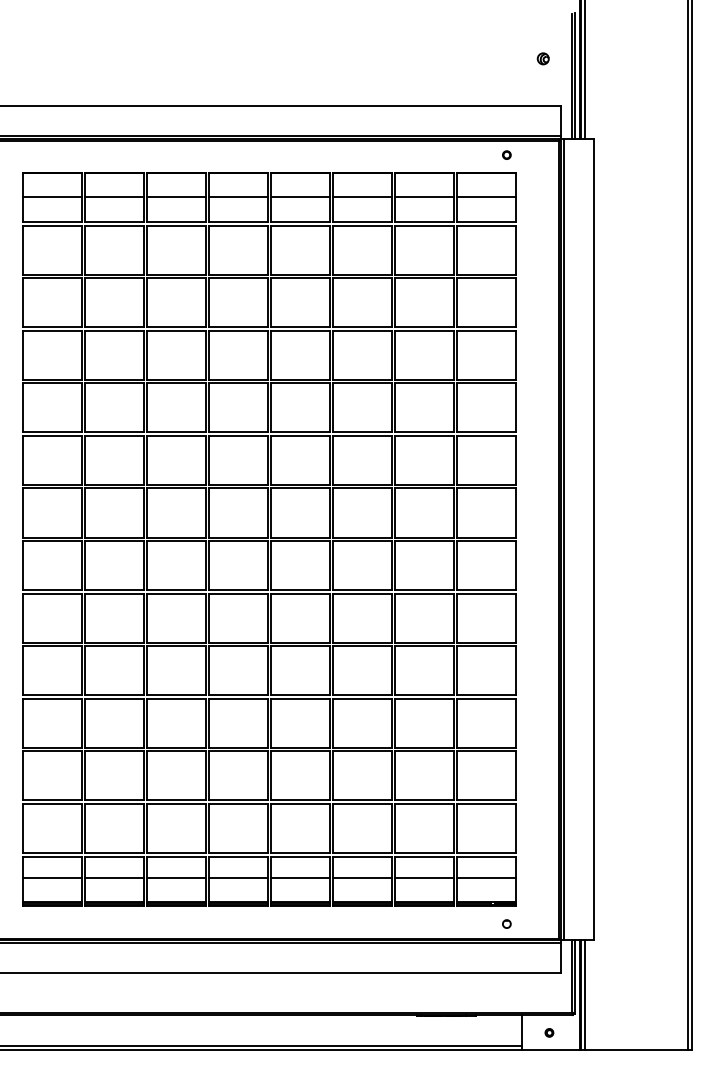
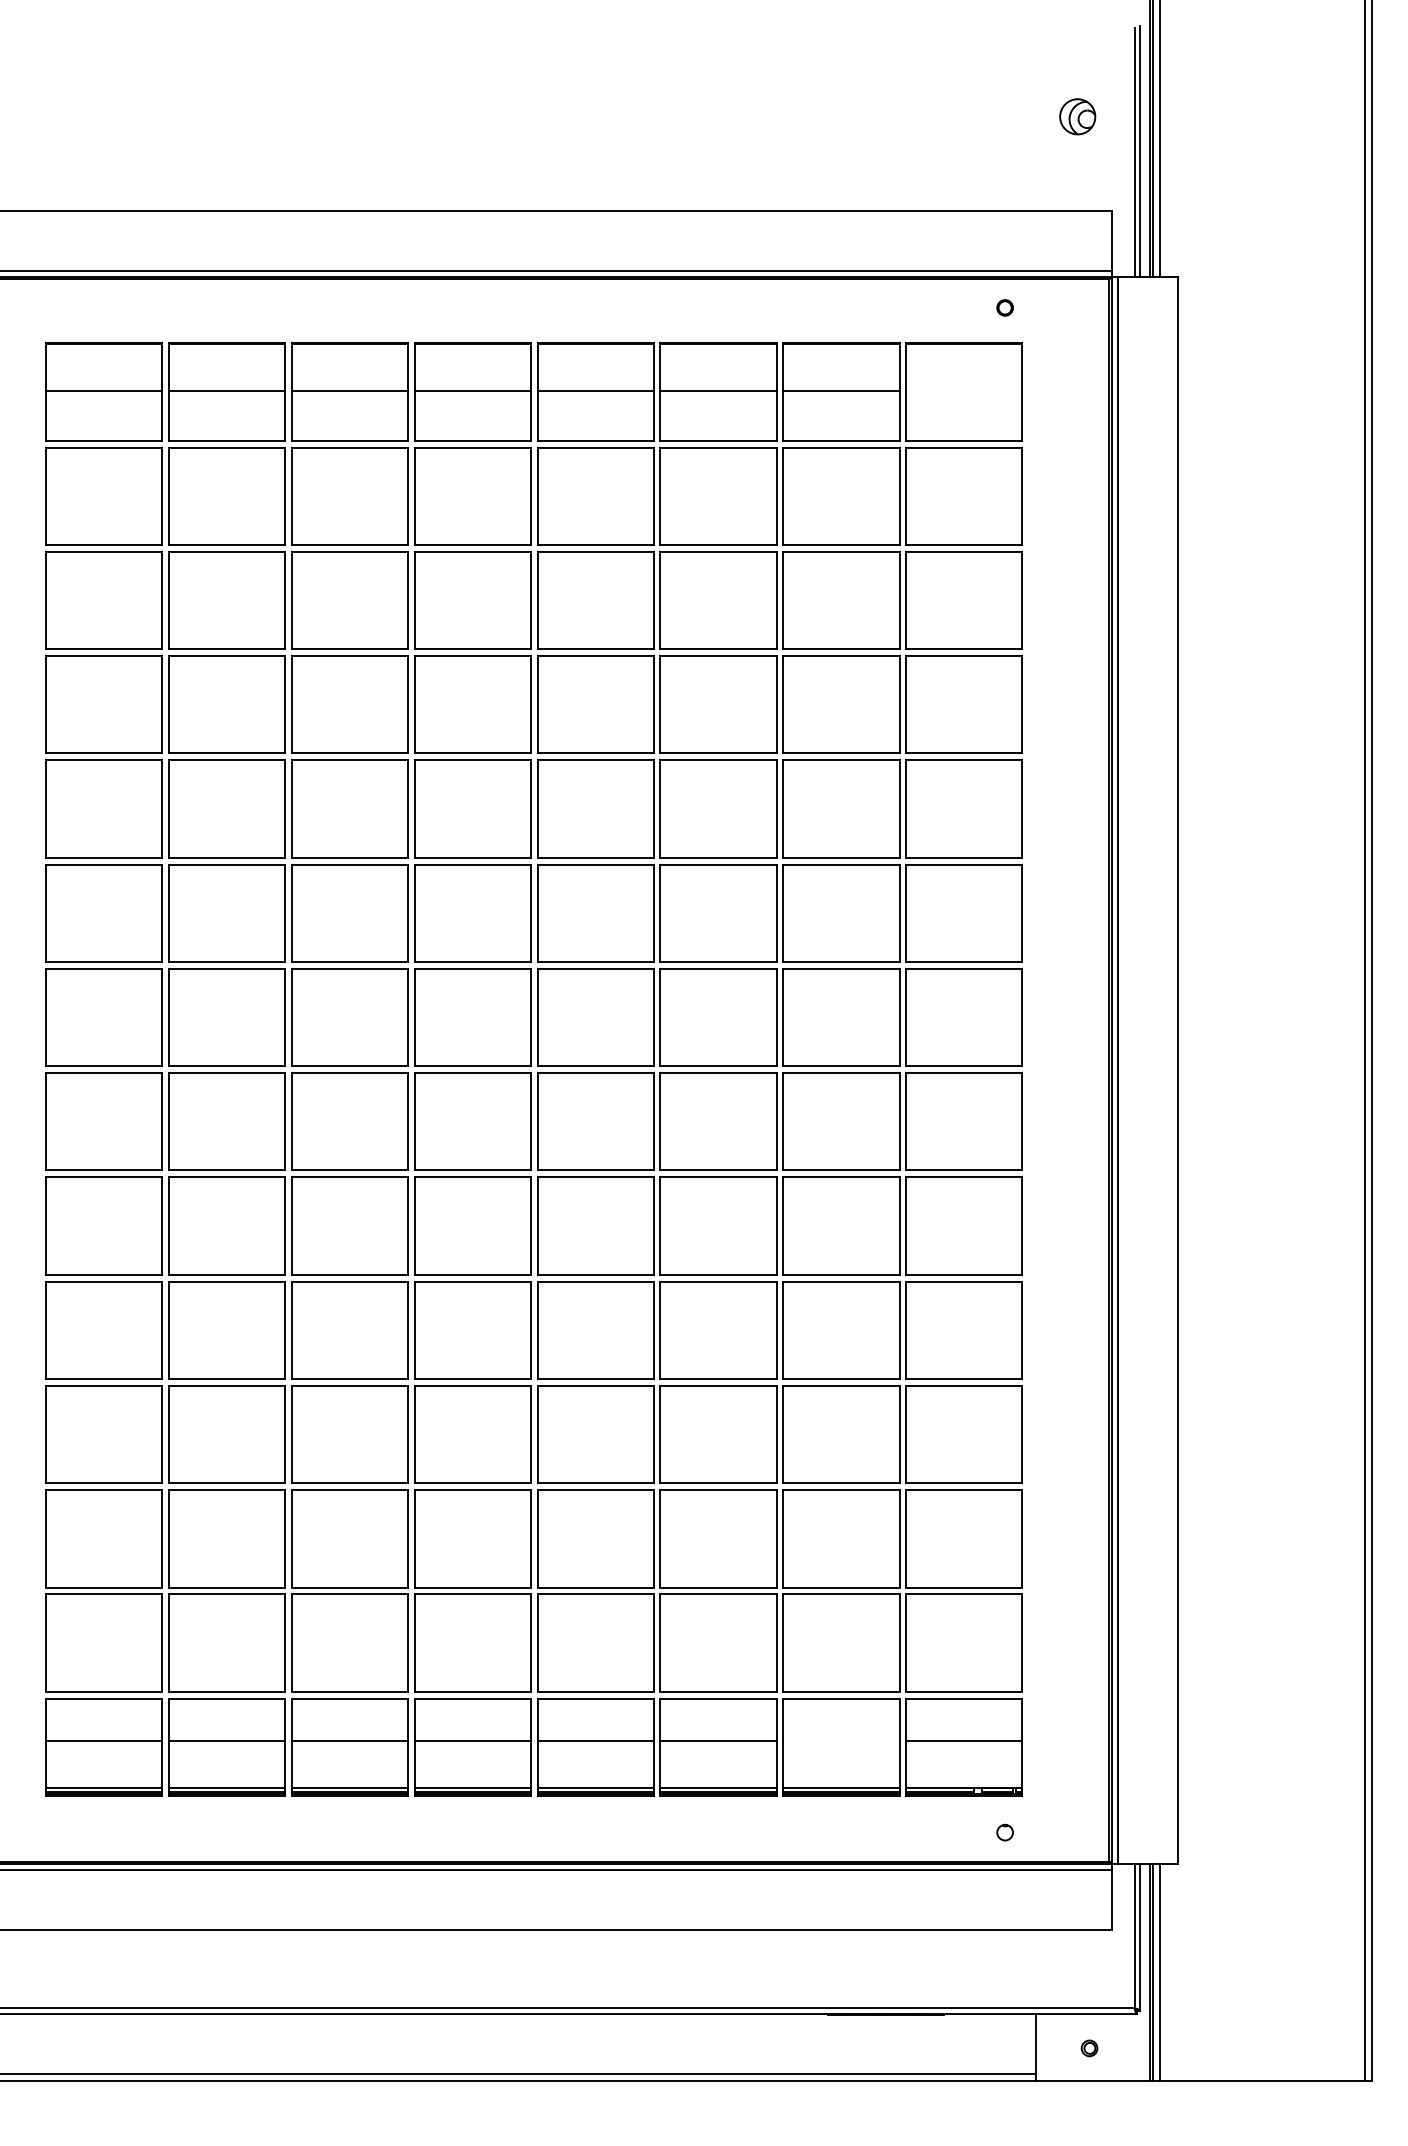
part: (542, 58) -> (1075, 116), size x1.6
line: (485, 196) -> (962, 389), removed
line: (424, 878) -> (841, 1742), removed

